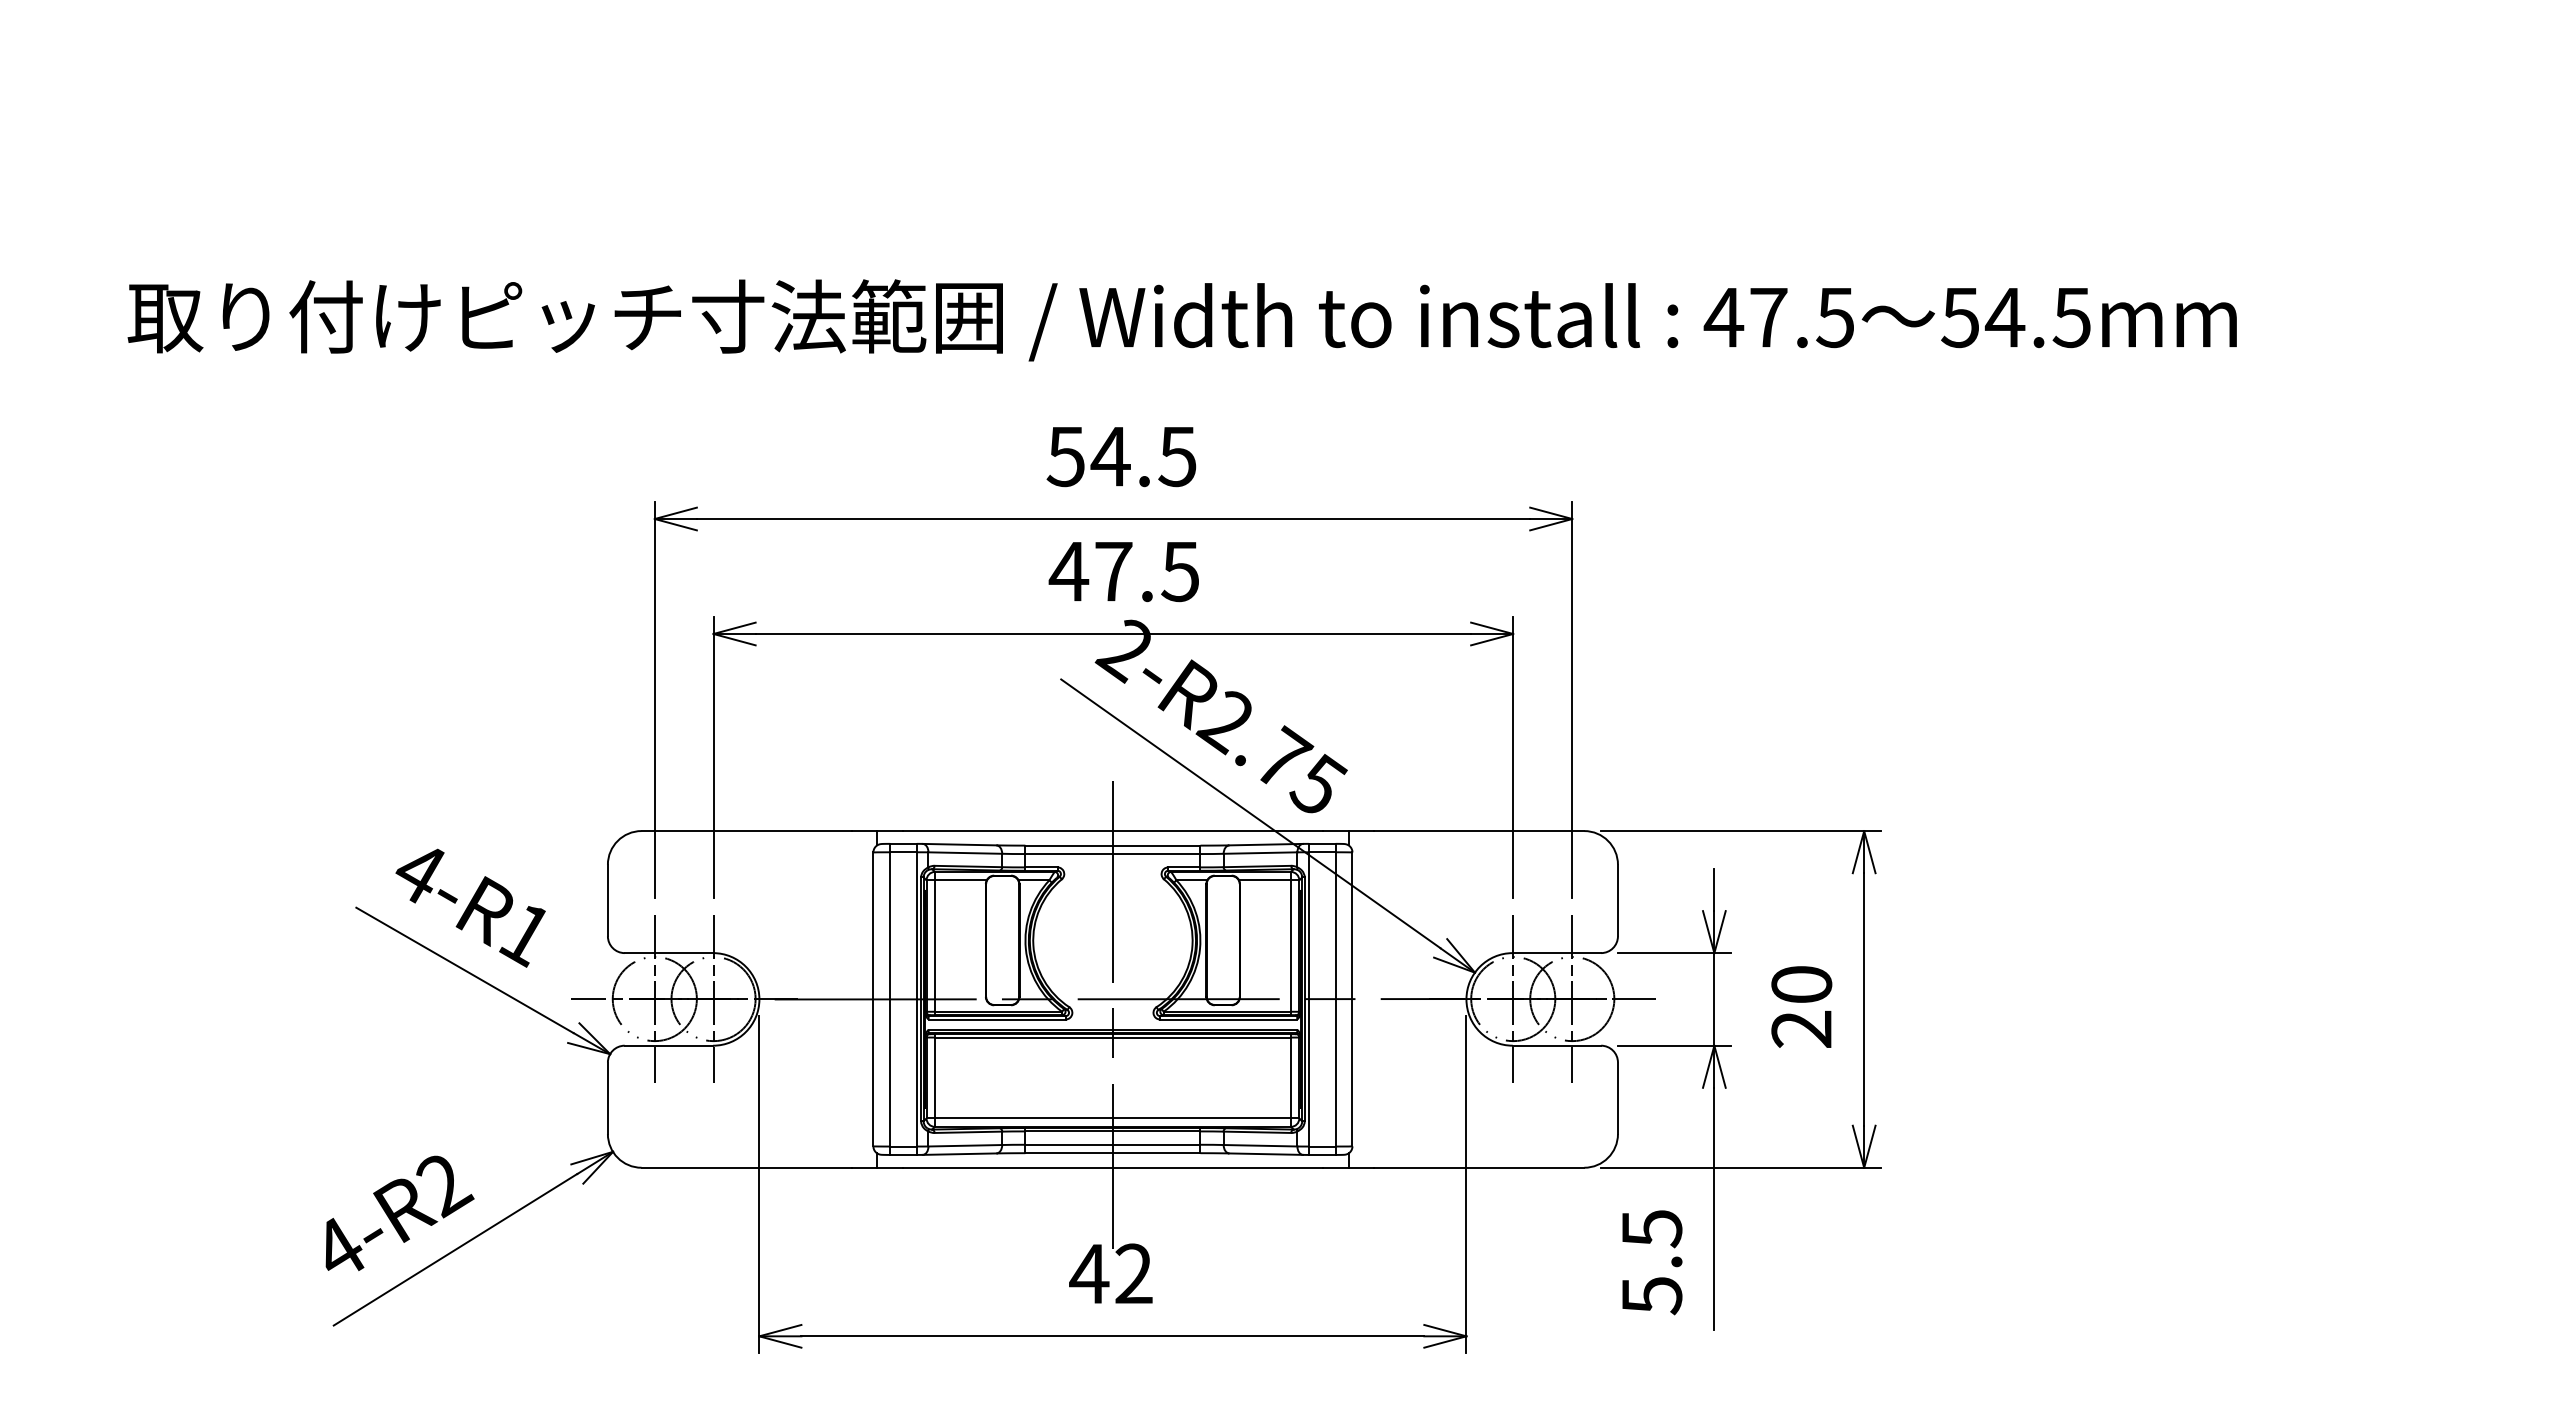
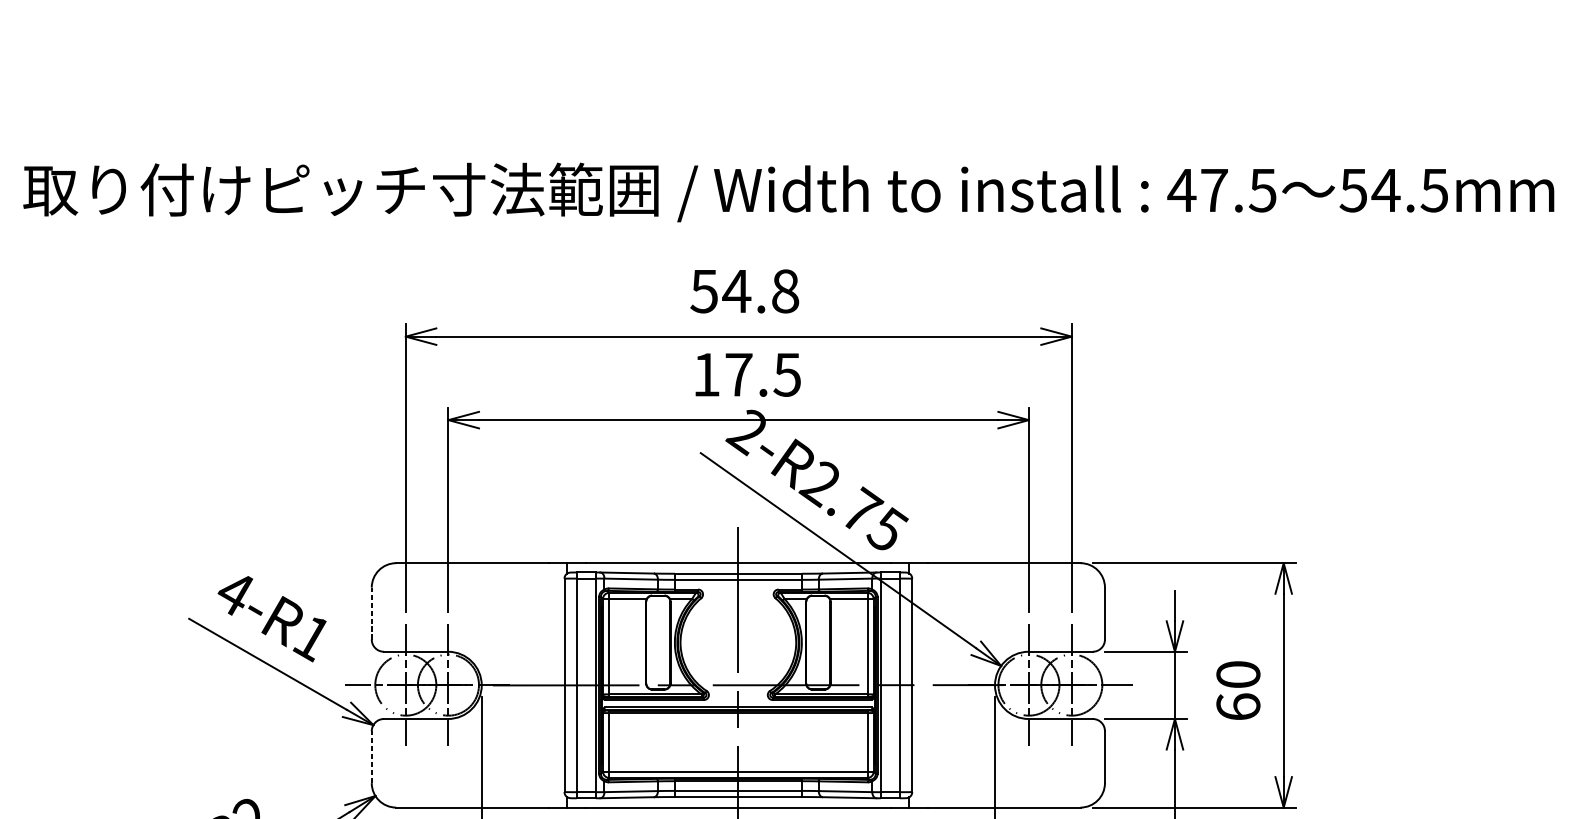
text: (1177, 456) -> (785, 291), 54.5 -> 54.8
text: (1068, 571) -> (706, 374), 47.5 -> 17.5
line: (607, 900) -> (371, 613), solid -> dashed
text: (1801, 1028) -> (1238, 706), 20 -> 60
line: (607, 1098) -> (371, 757), solid -> dashed

